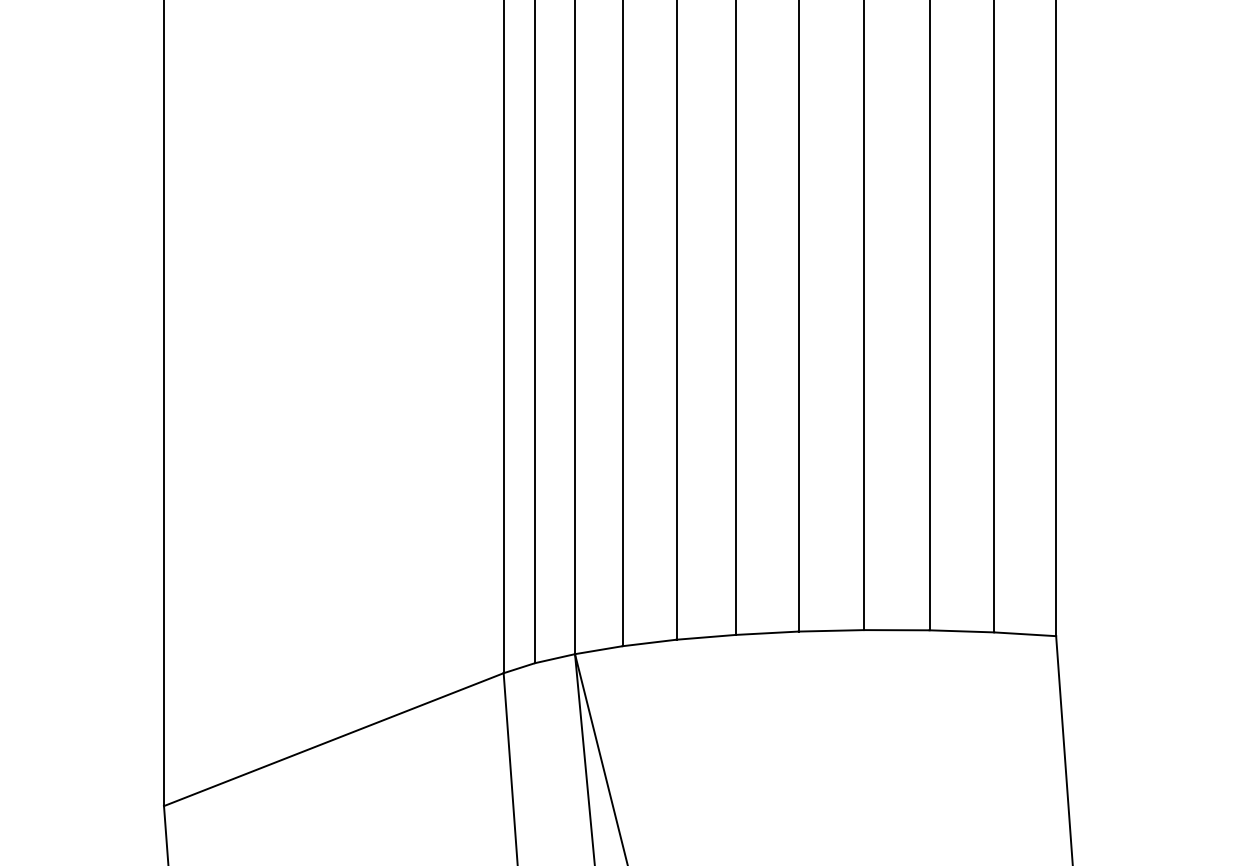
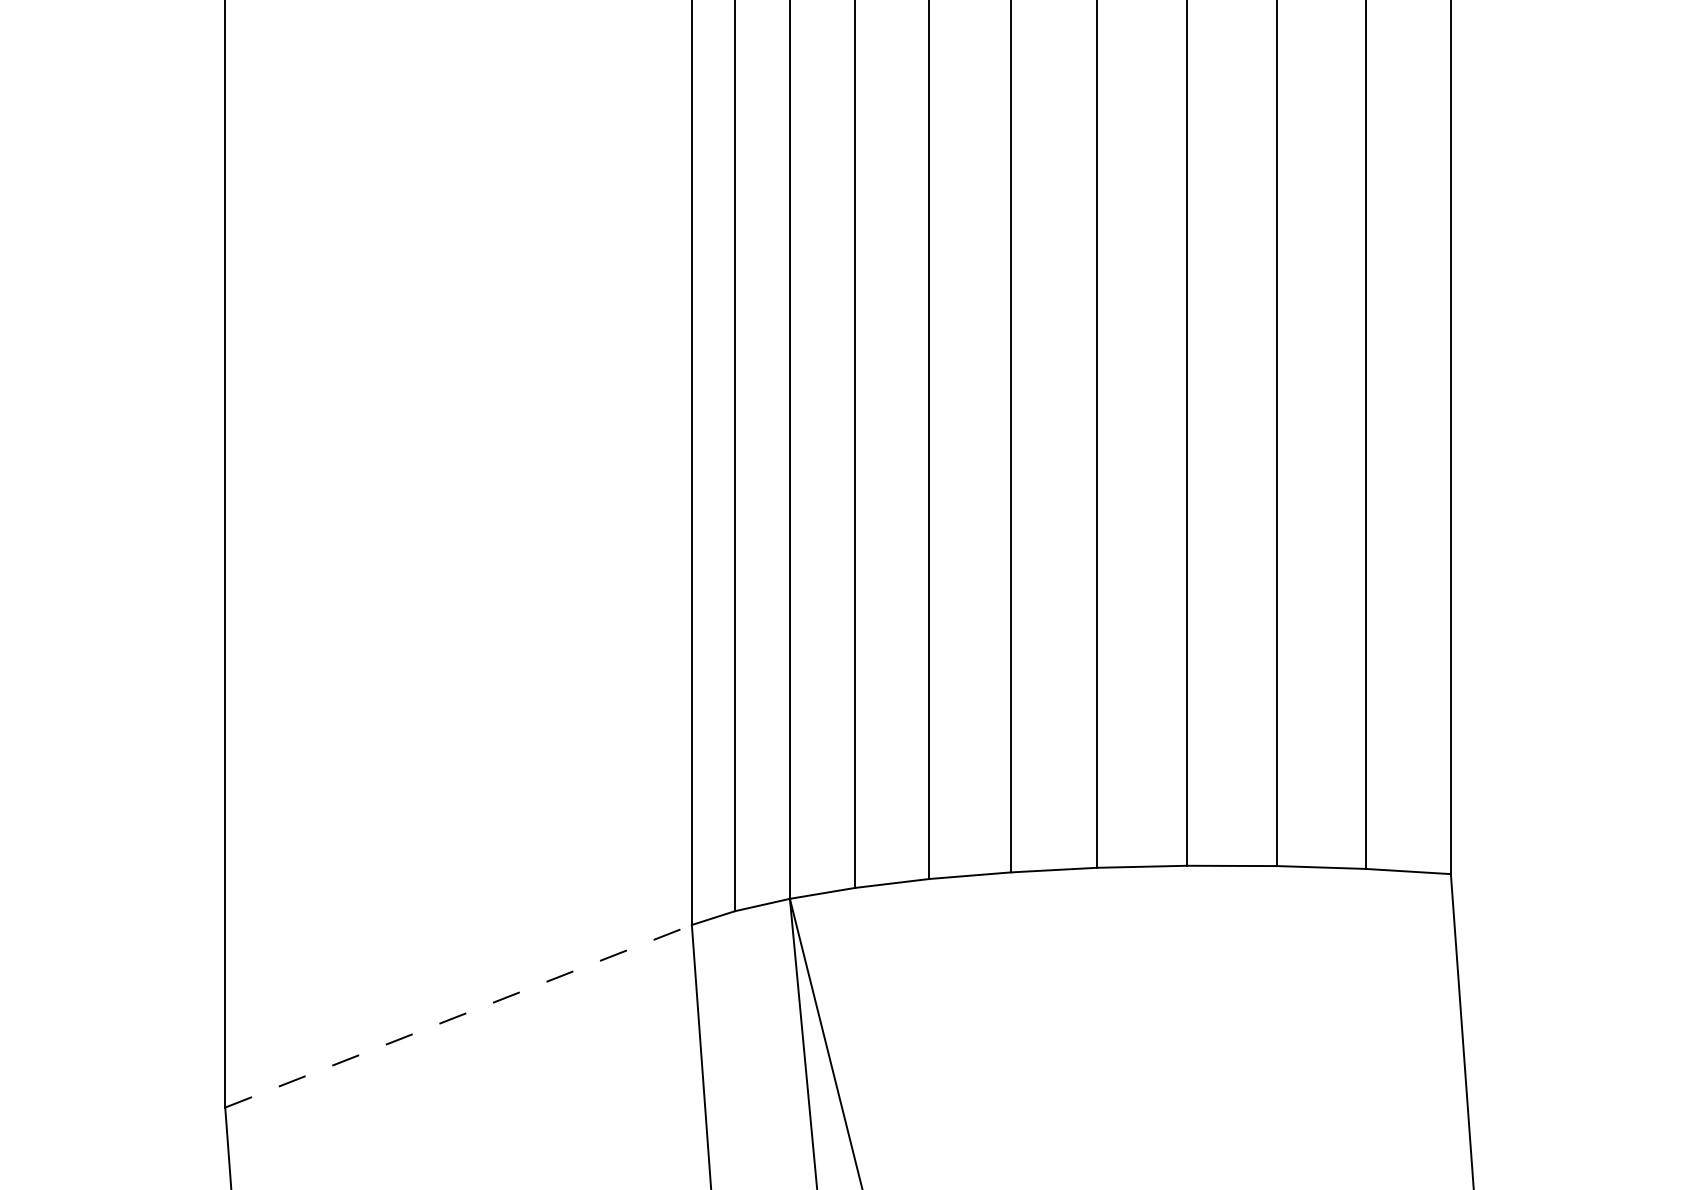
line: (333, 739) -> (458, 1016), solid -> dashed

